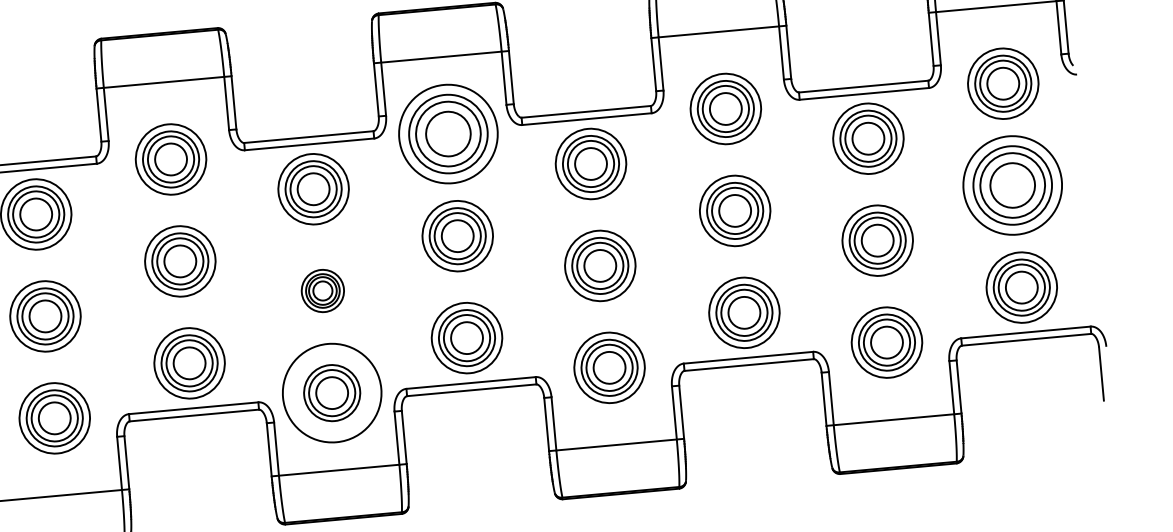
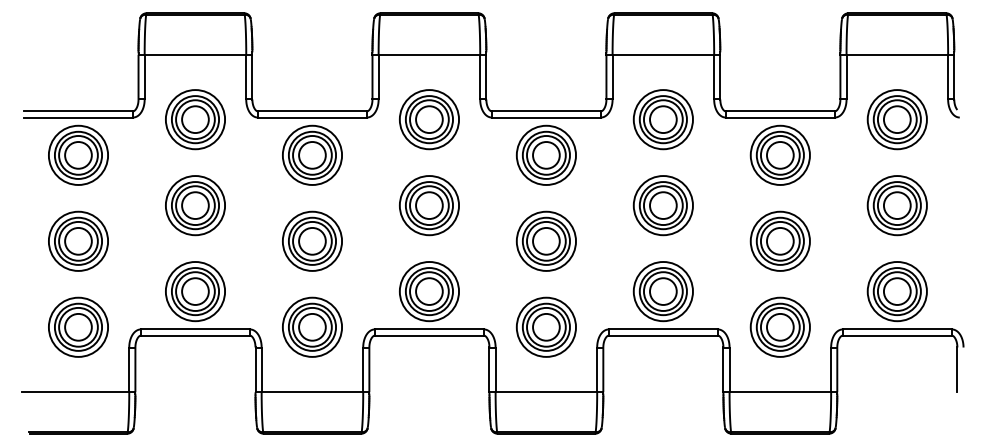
part: (448, 134) -> (429, 119), size x0.71
part: (1011, 185) -> (896, 205), size x0.71
part: (322, 290) -> (312, 240), size x1.67
circle: (332, 392) -> (312, 326), size x0.71

